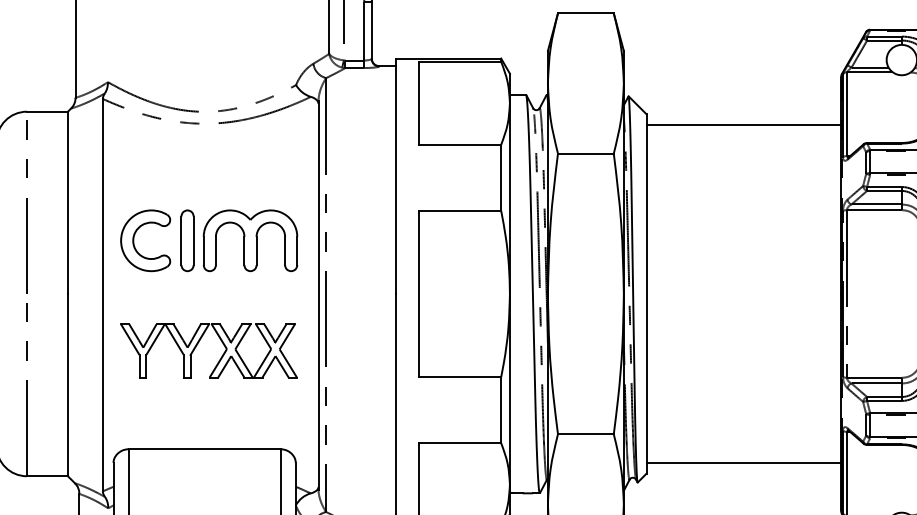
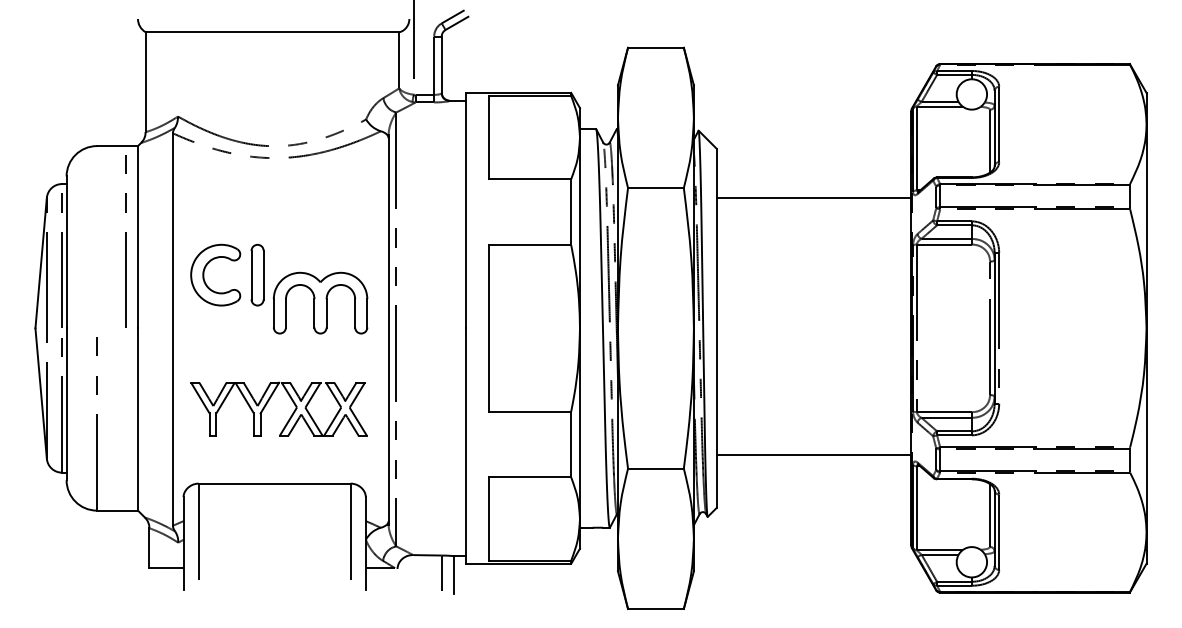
line: (743, 125) -> (813, 197), moved
line: (26, 207) -> (125, 241), moved
part: (250, 240) -> (320, 302), moved
part: (198, 344) -> (268, 402), moved
line: (743, 462) -> (813, 454), moved

